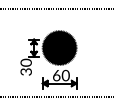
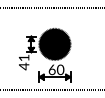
text: (25, 67) -> (23, 62), 30 -> 41

